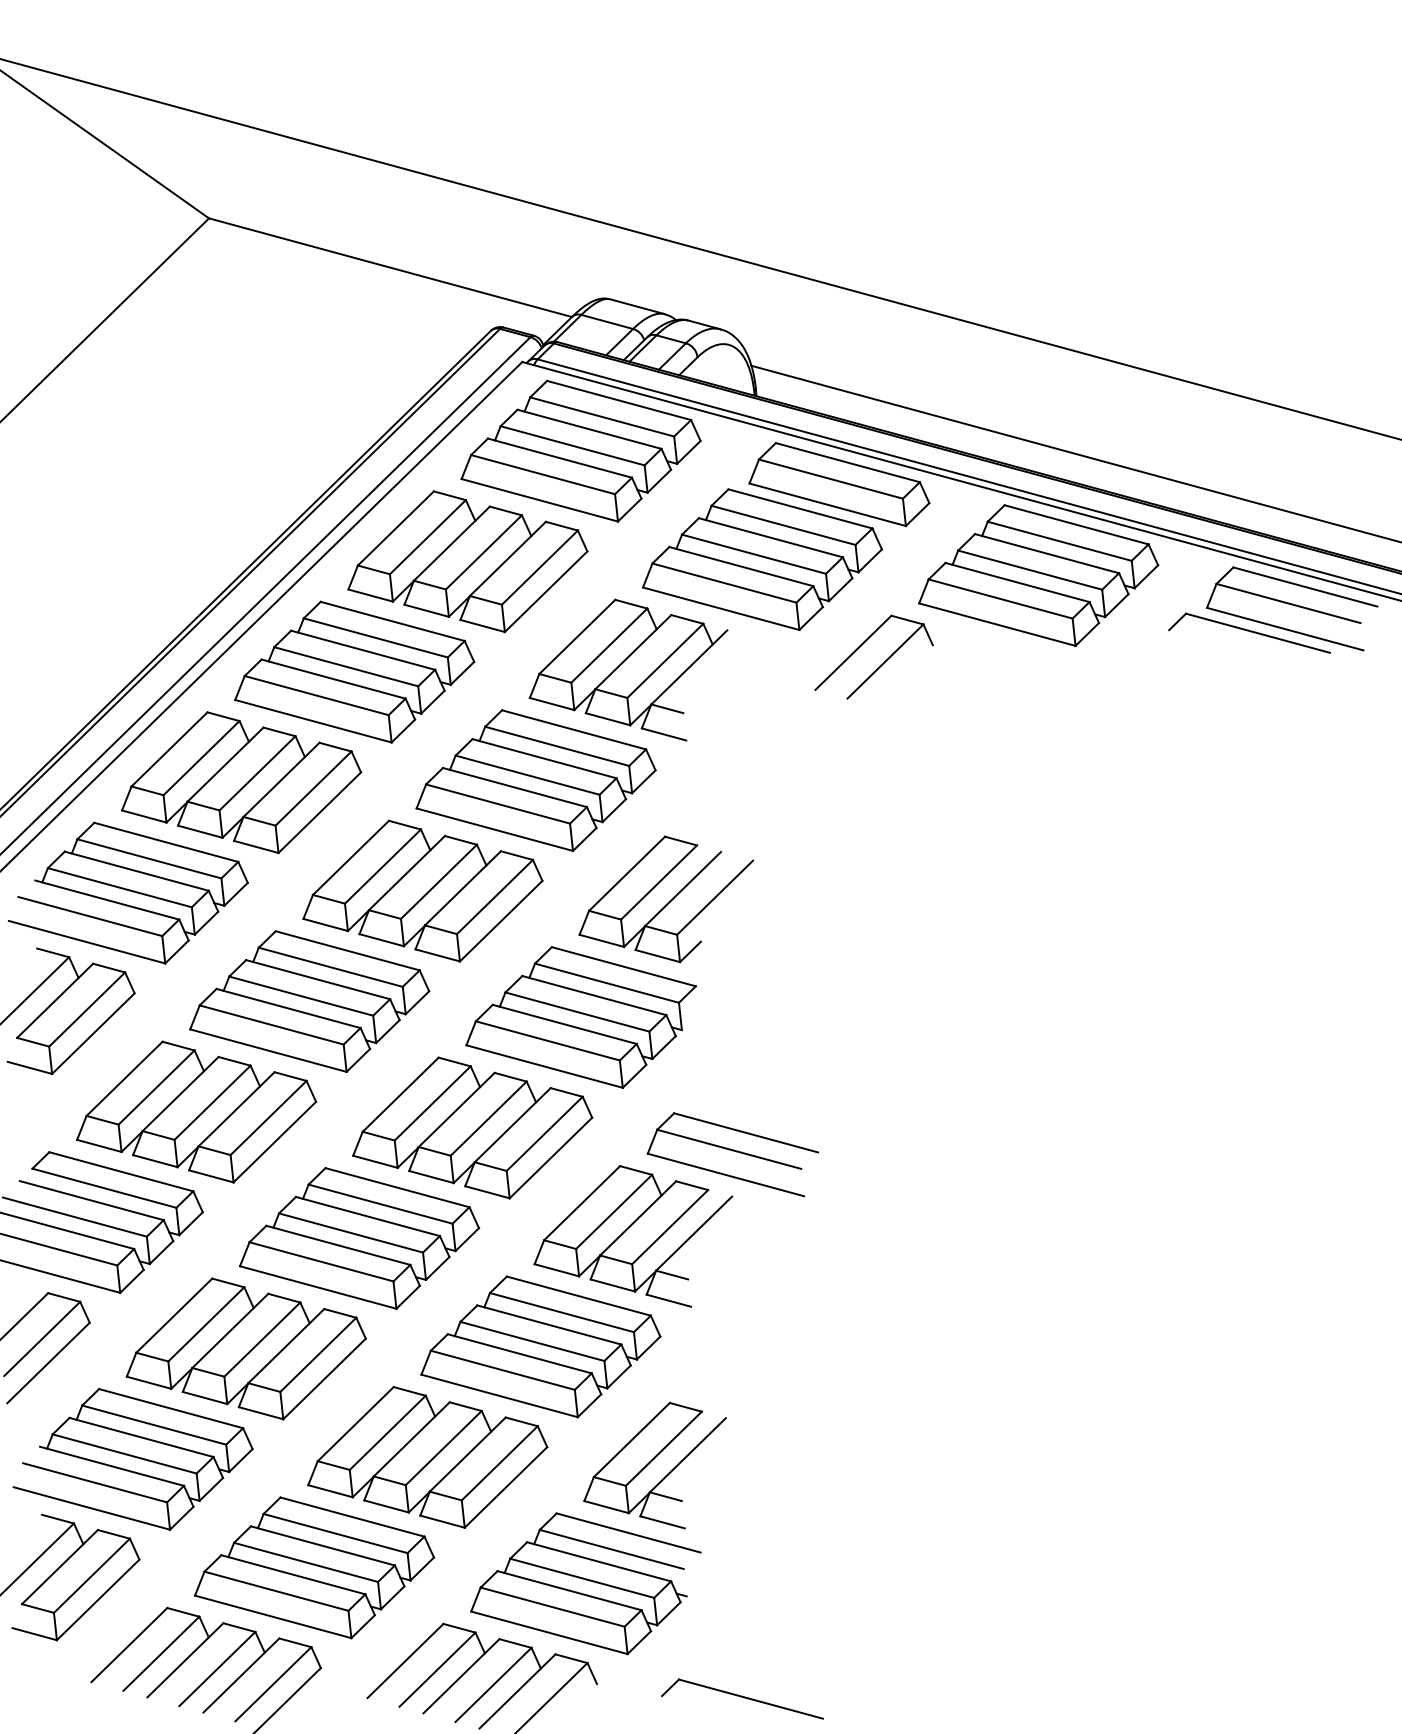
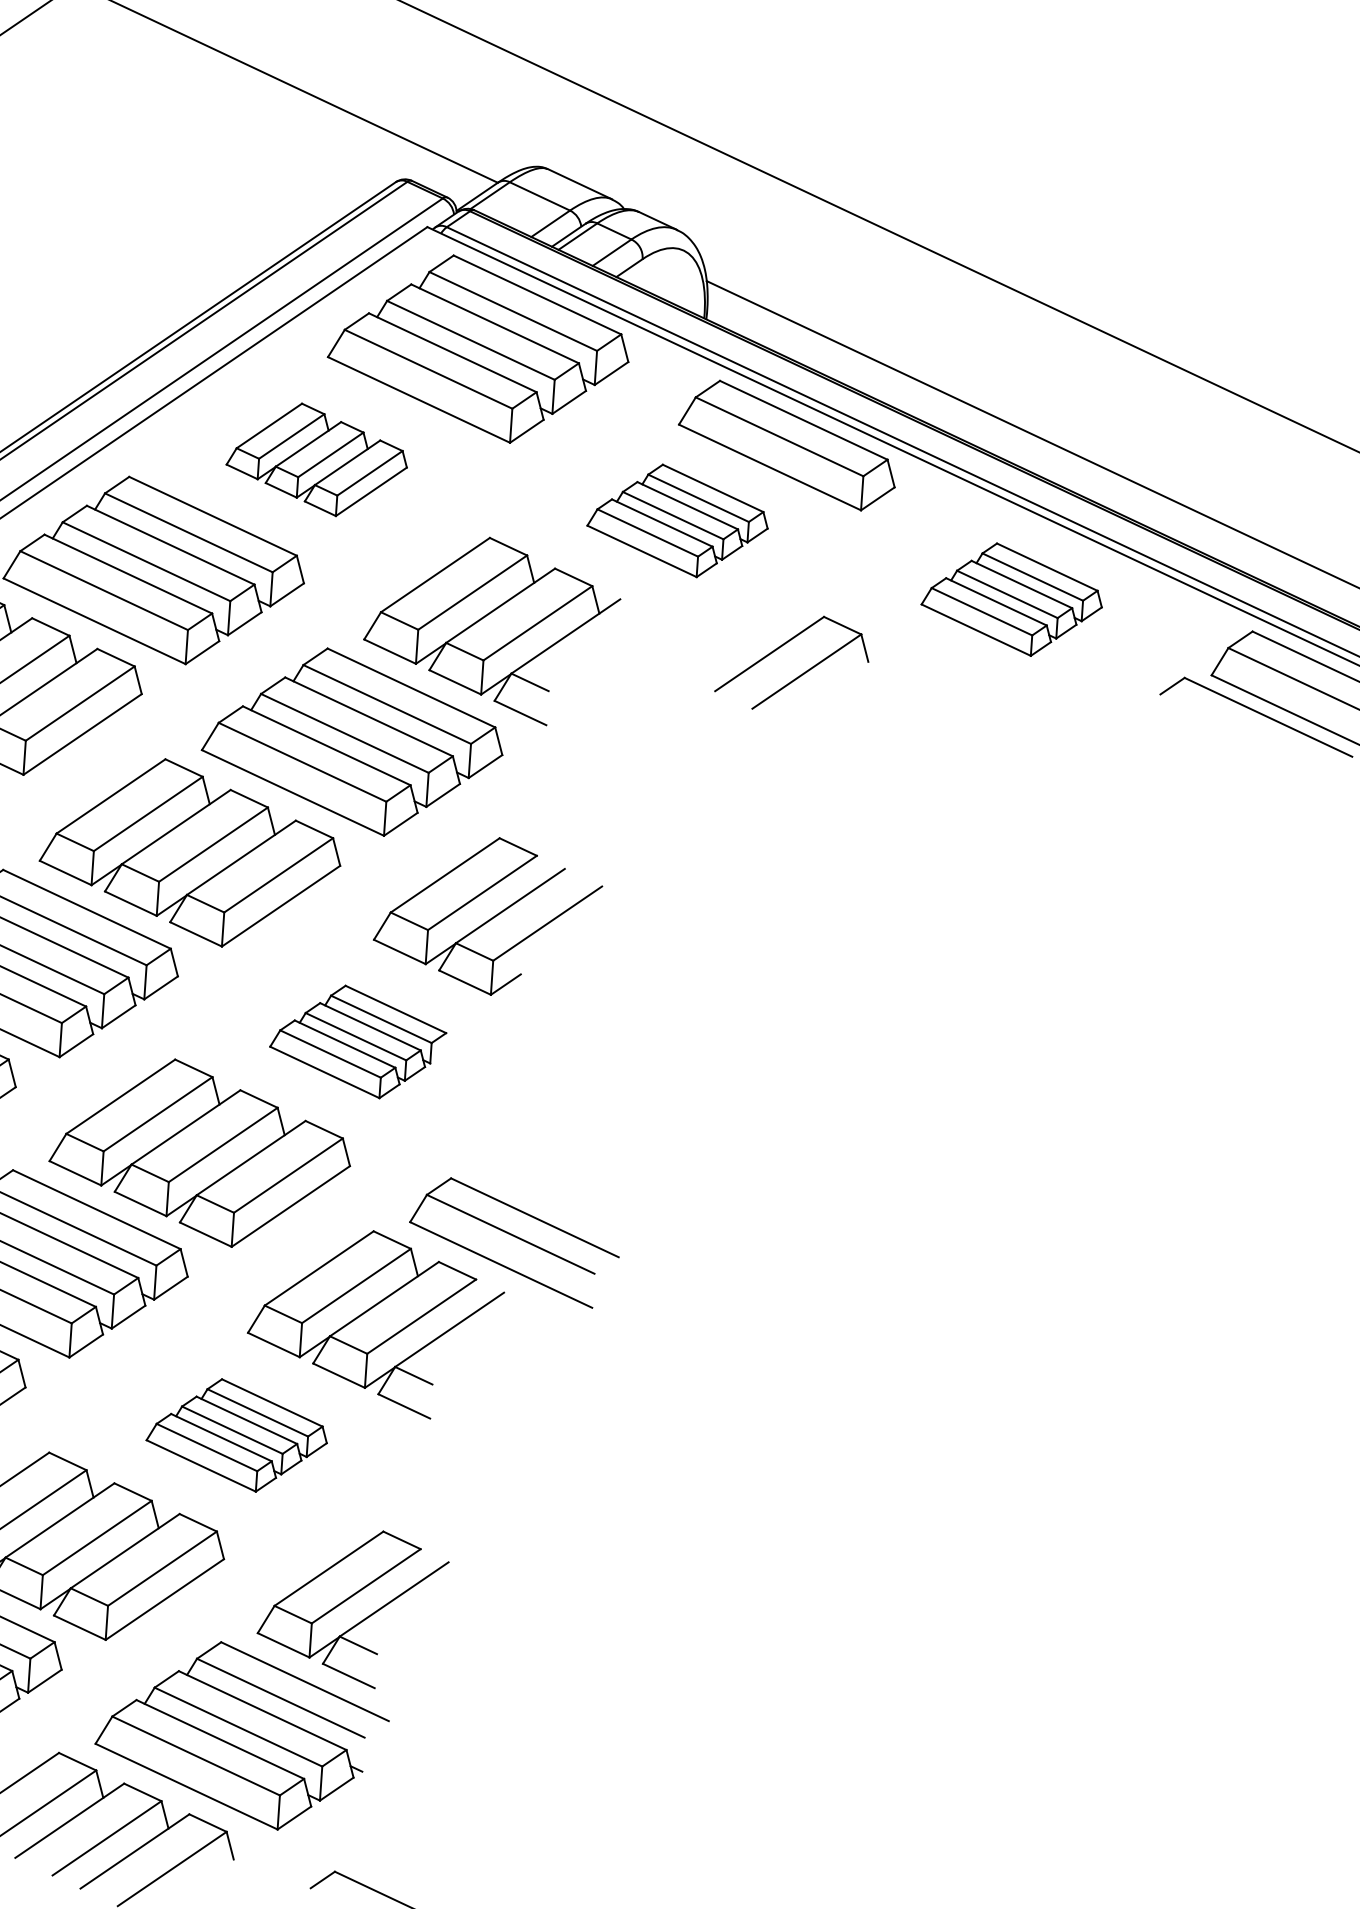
part: (762, 559) -> (678, 520), size x0.6
part: (467, 561) -> (317, 459), size x0.6
part: (1038, 575) -> (1012, 599), size x0.6
part: (580, 1017) -> (357, 1041), size x0.6
part: (540, 1346) -> (237, 1434), size x0.6

